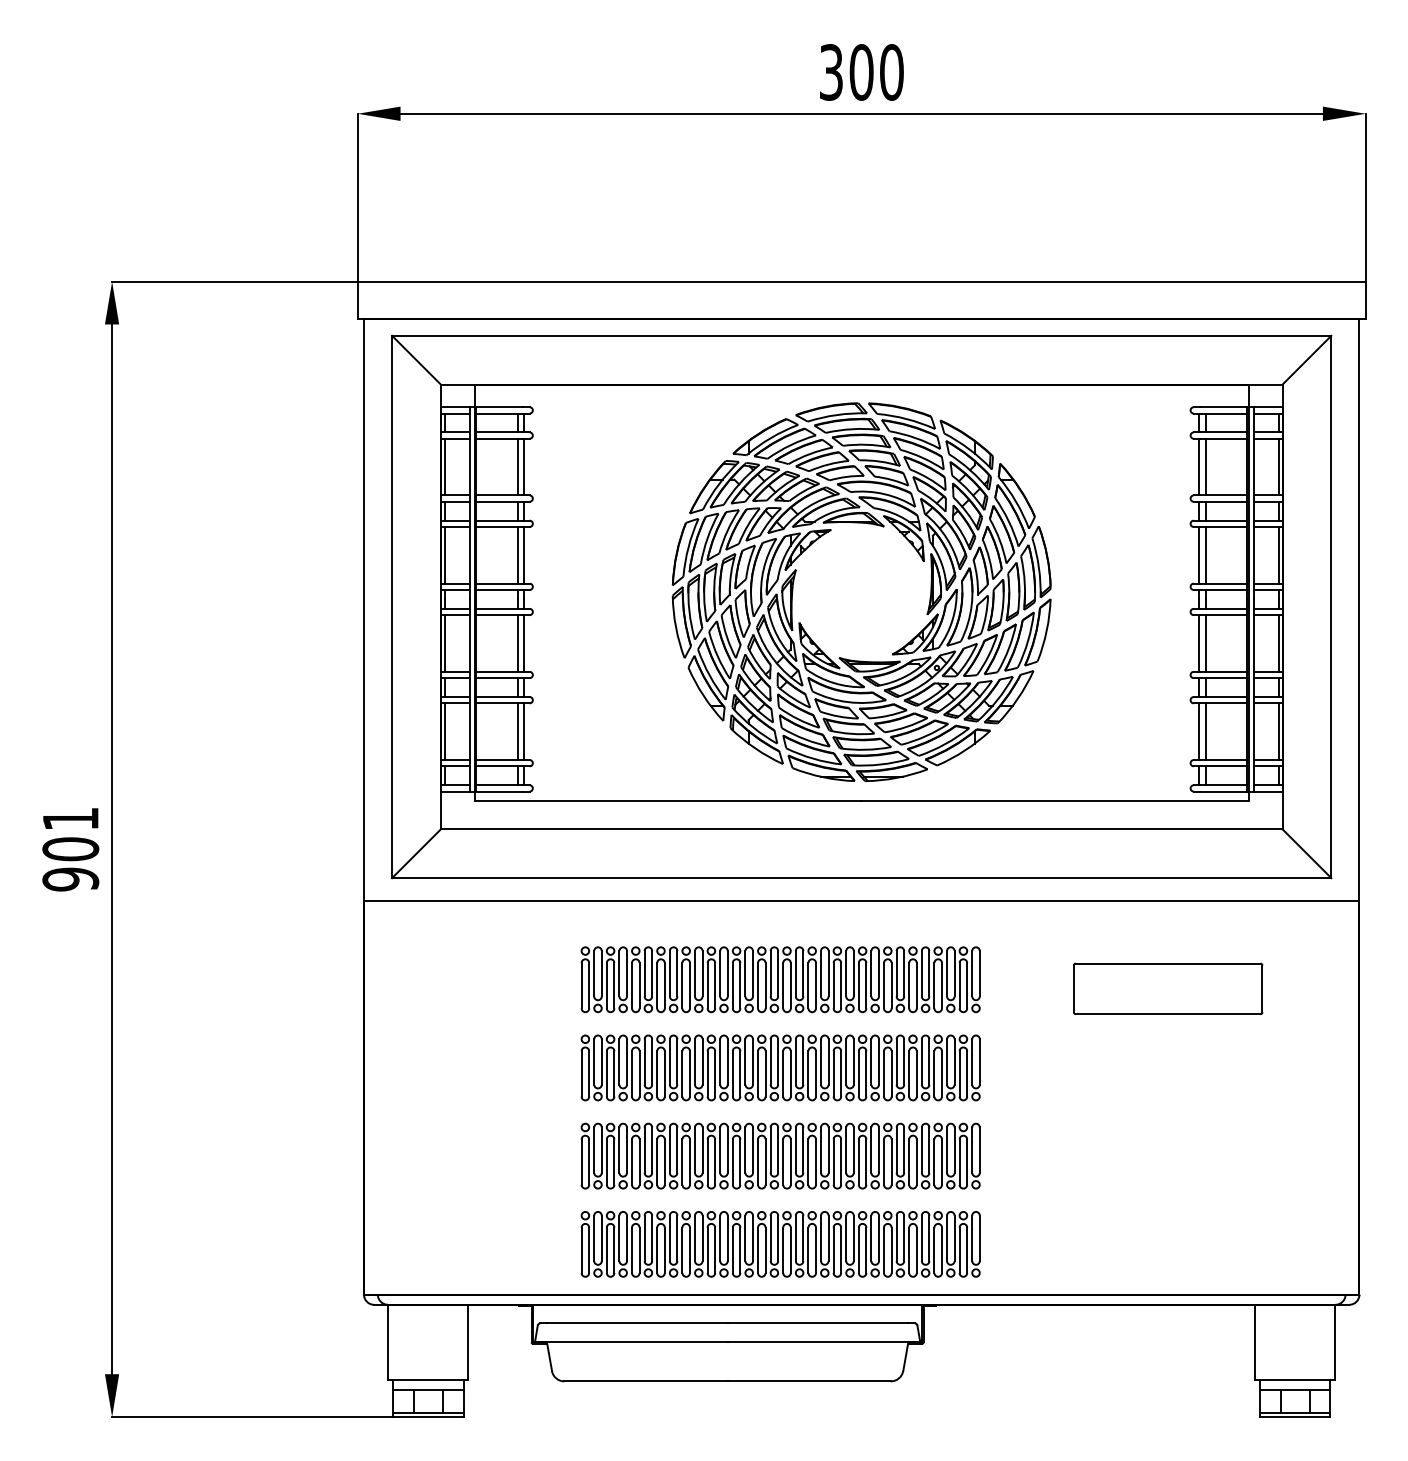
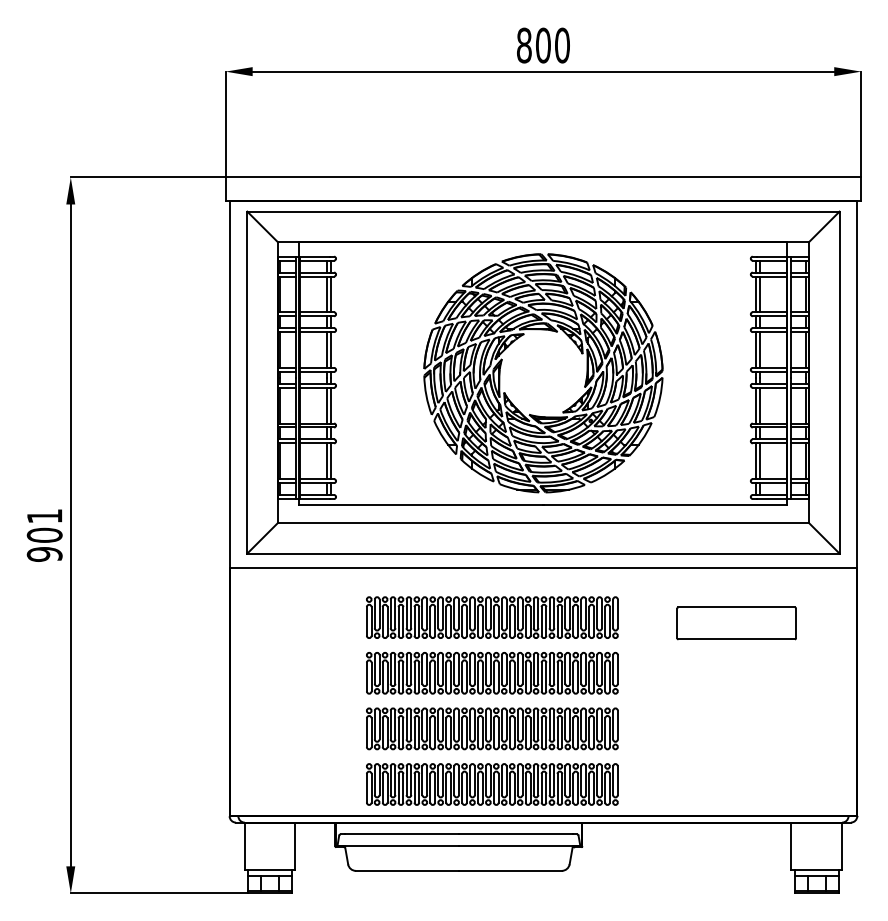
text: (831, 72) -> (524, 45), 300 -> 800

